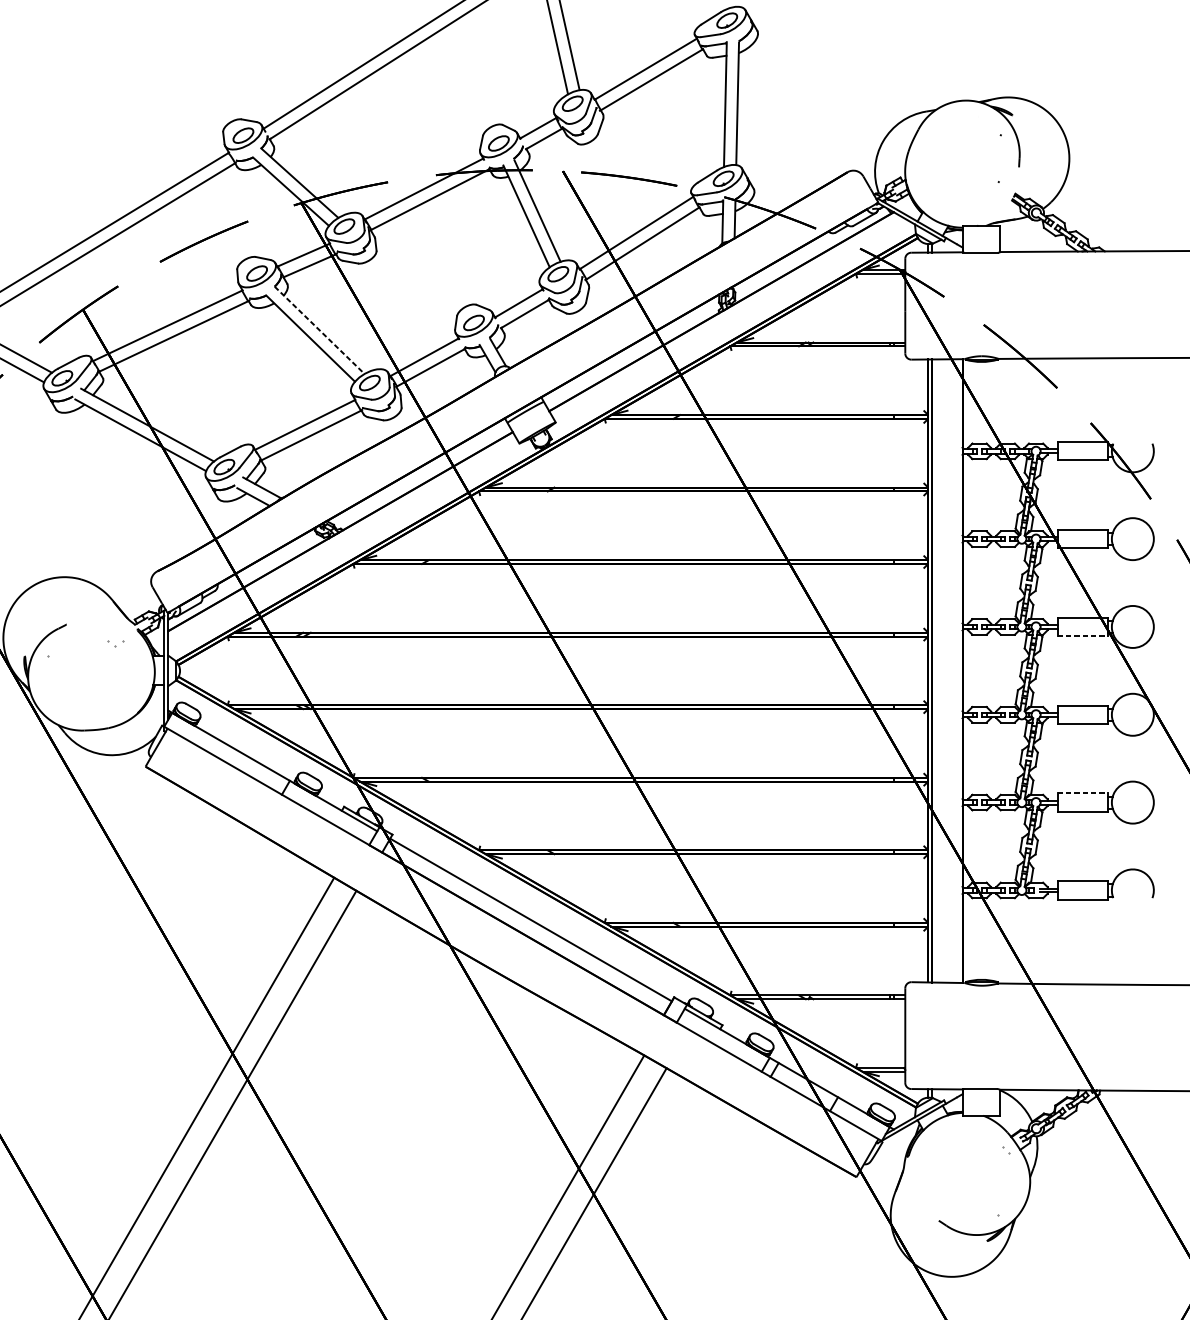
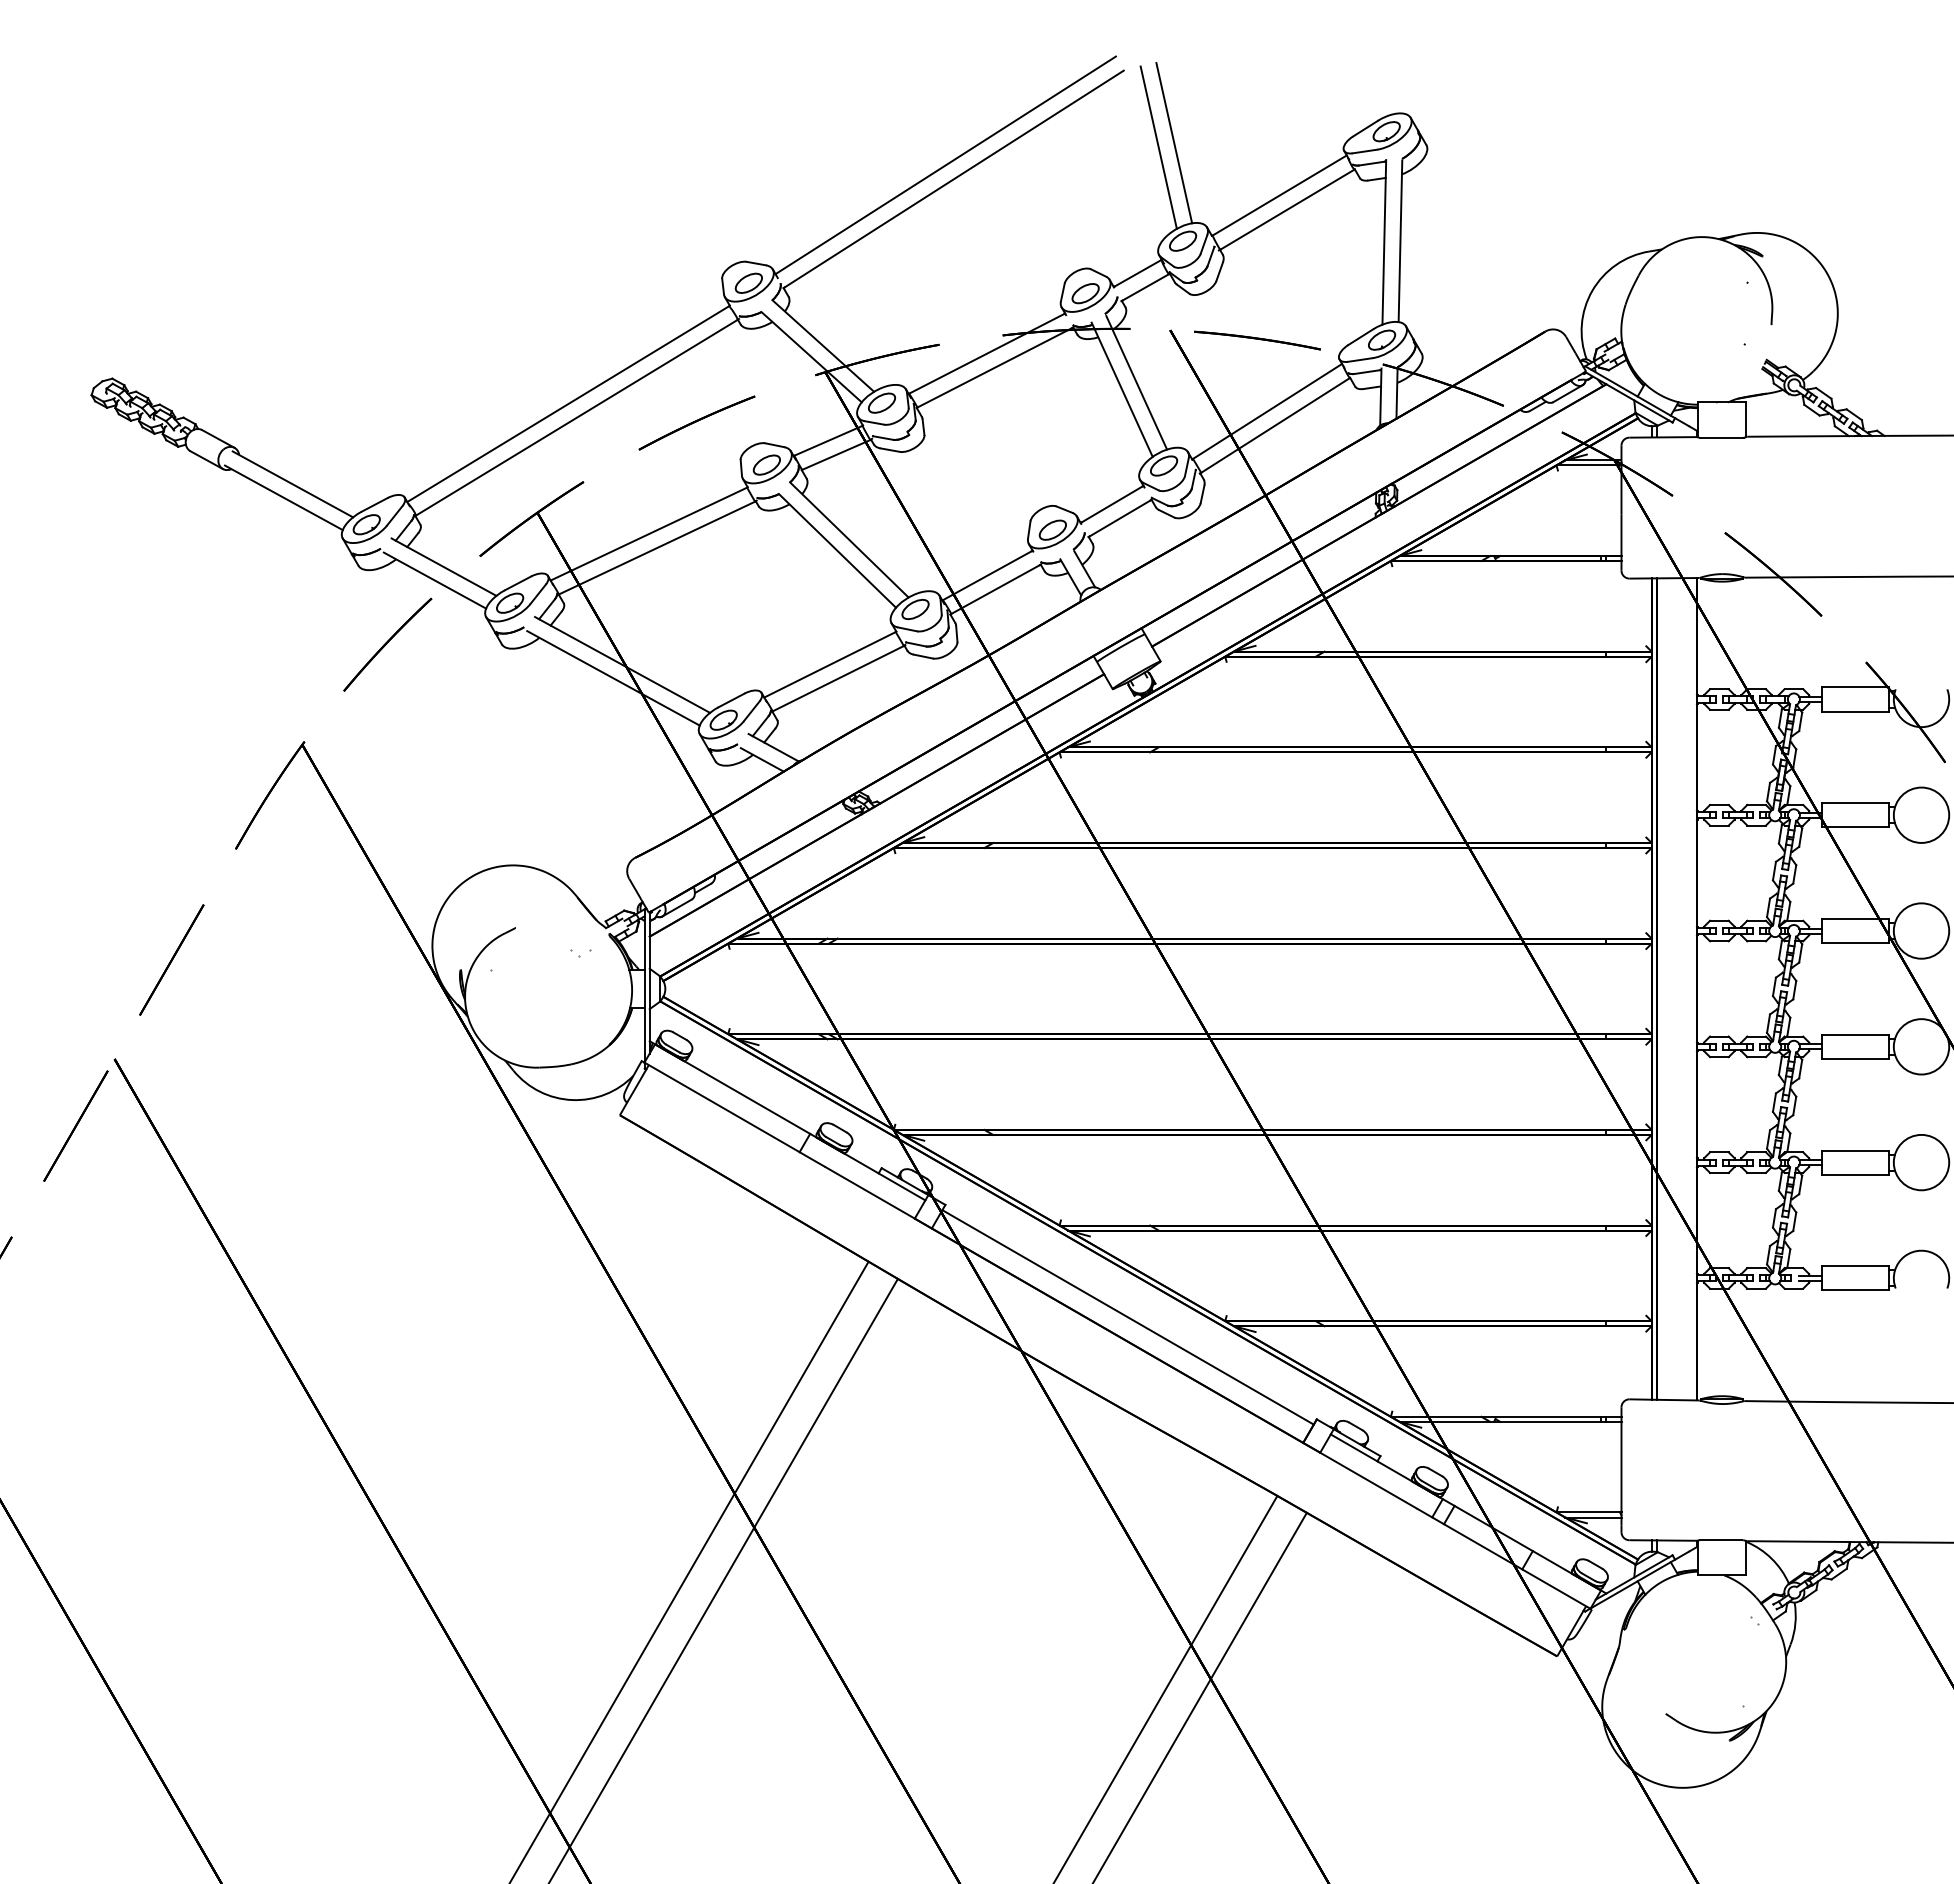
line: (319, 330) -> (849, 540), dashed -> solid
line: (1083, 636) -> (1856, 943), dashed -> solid
line: (1083, 793) -> (1856, 1150), dashed -> solid

